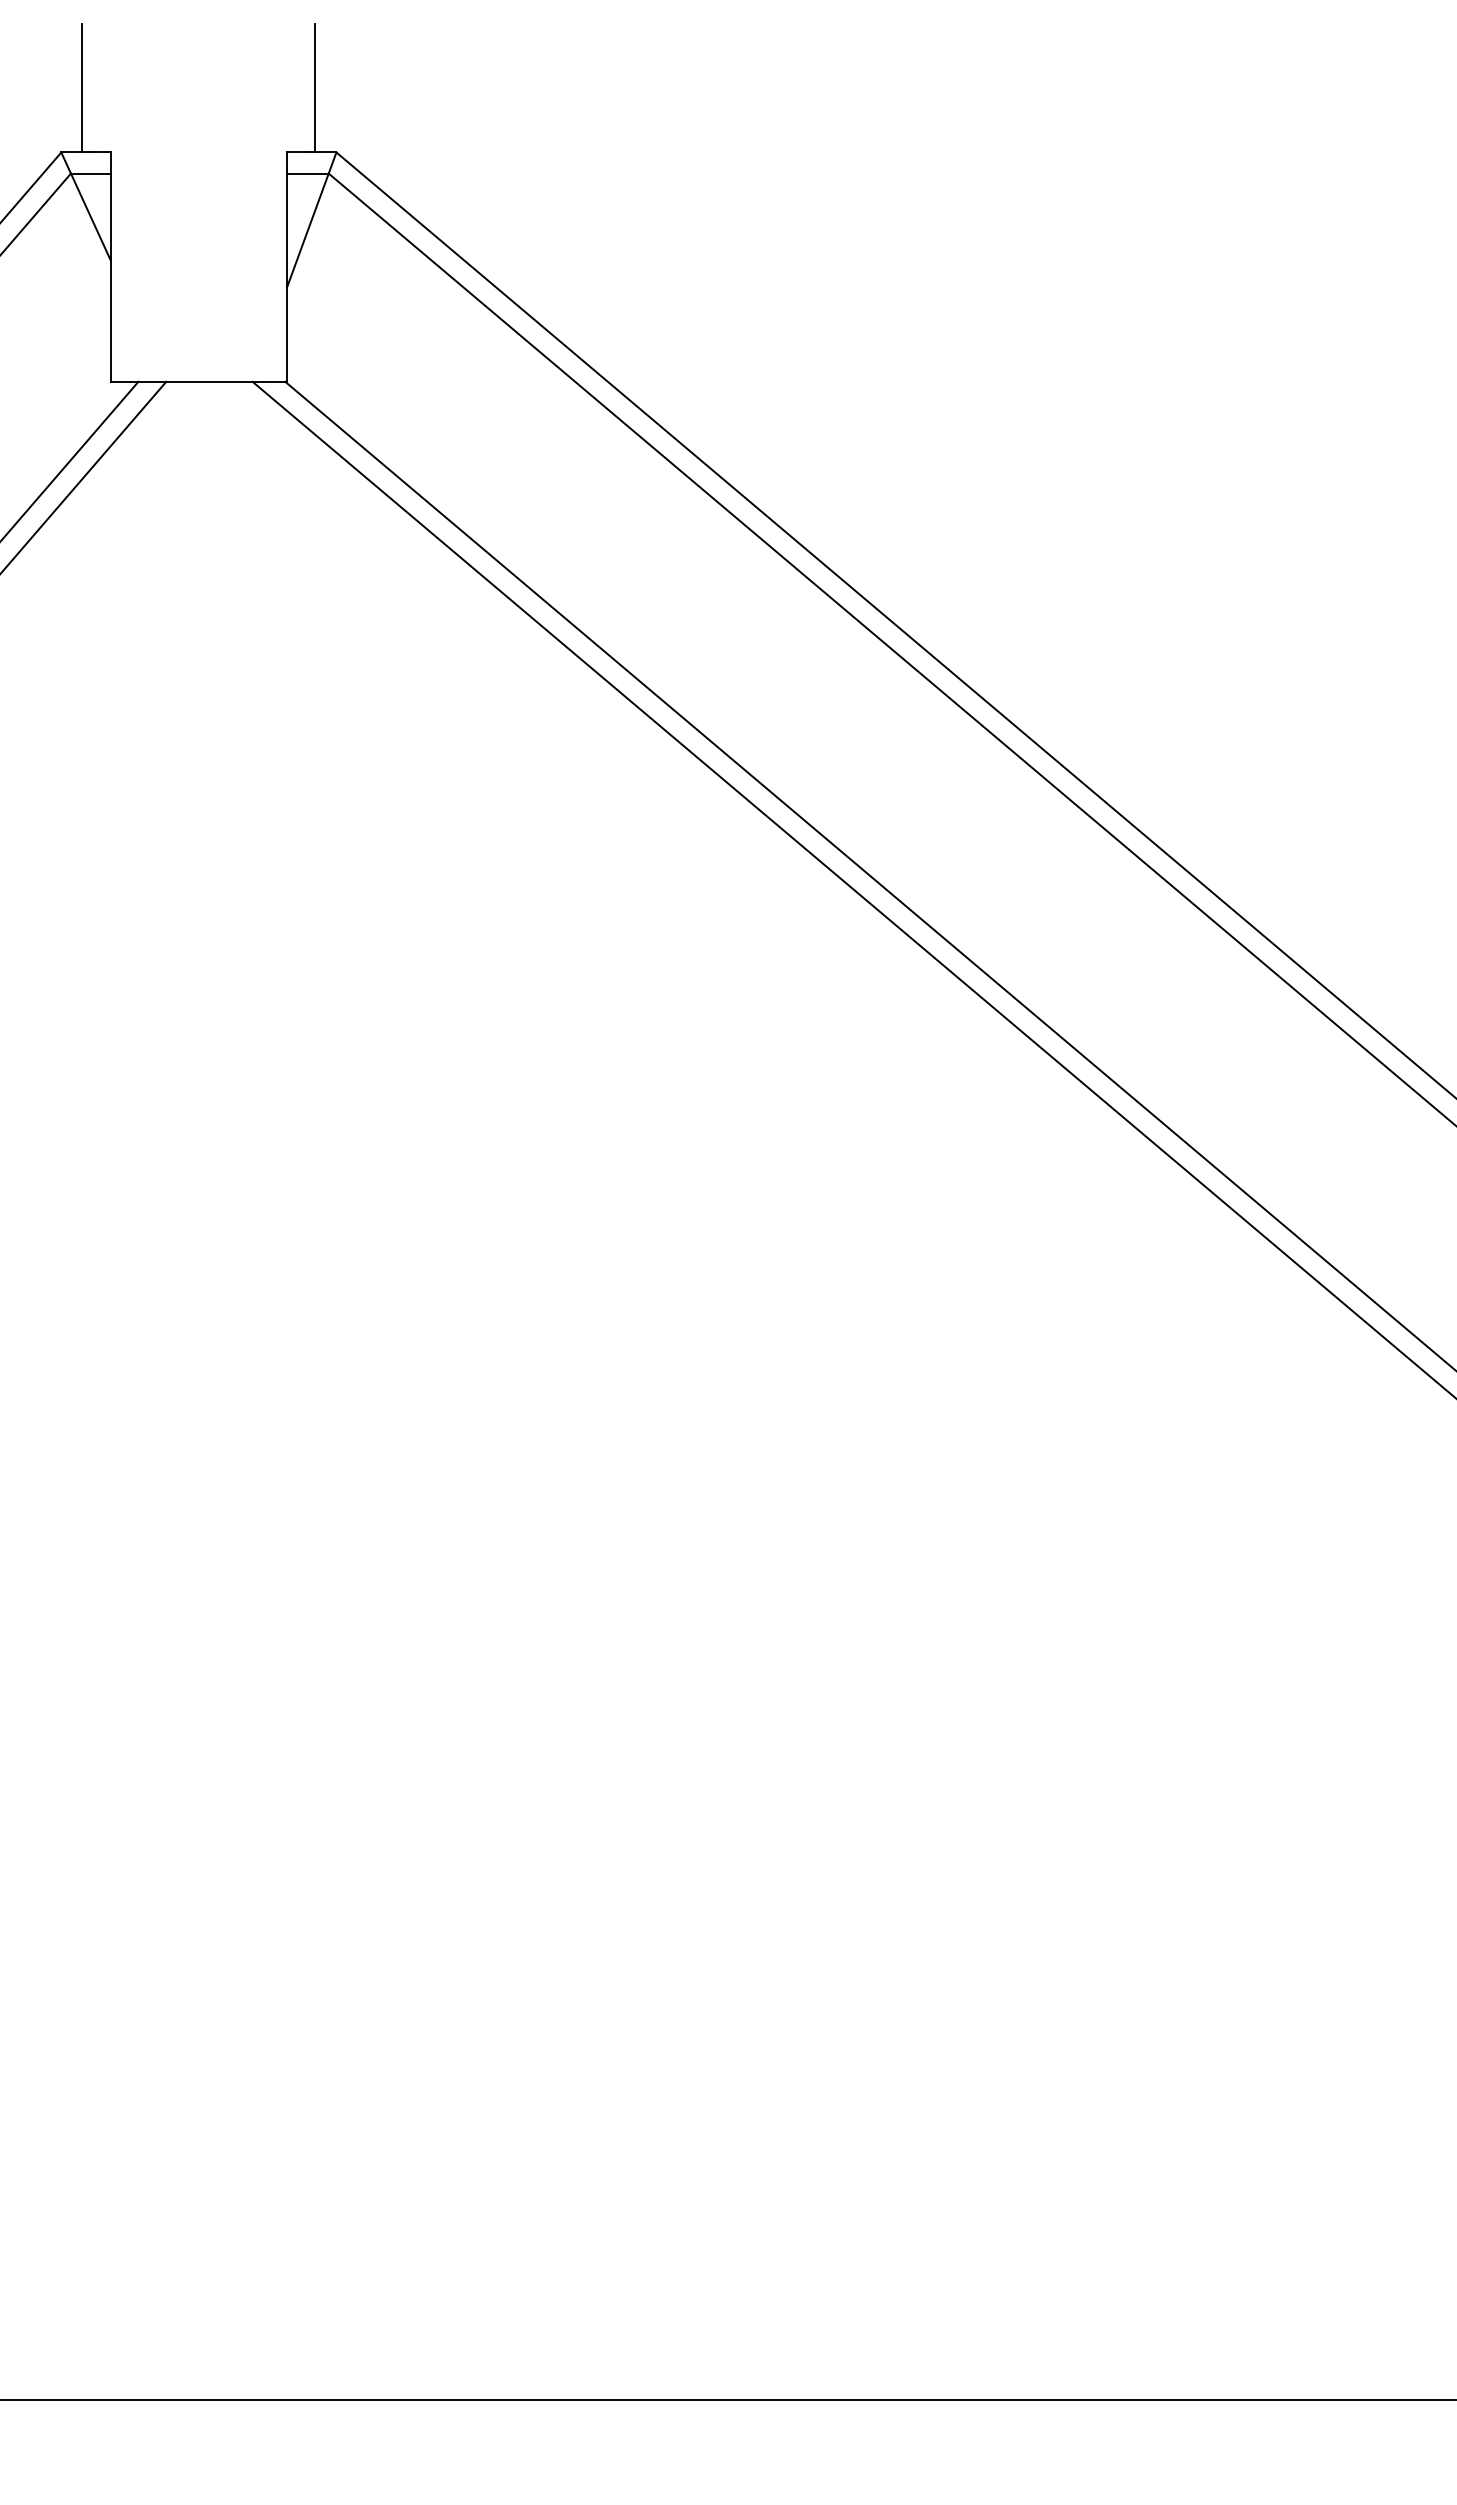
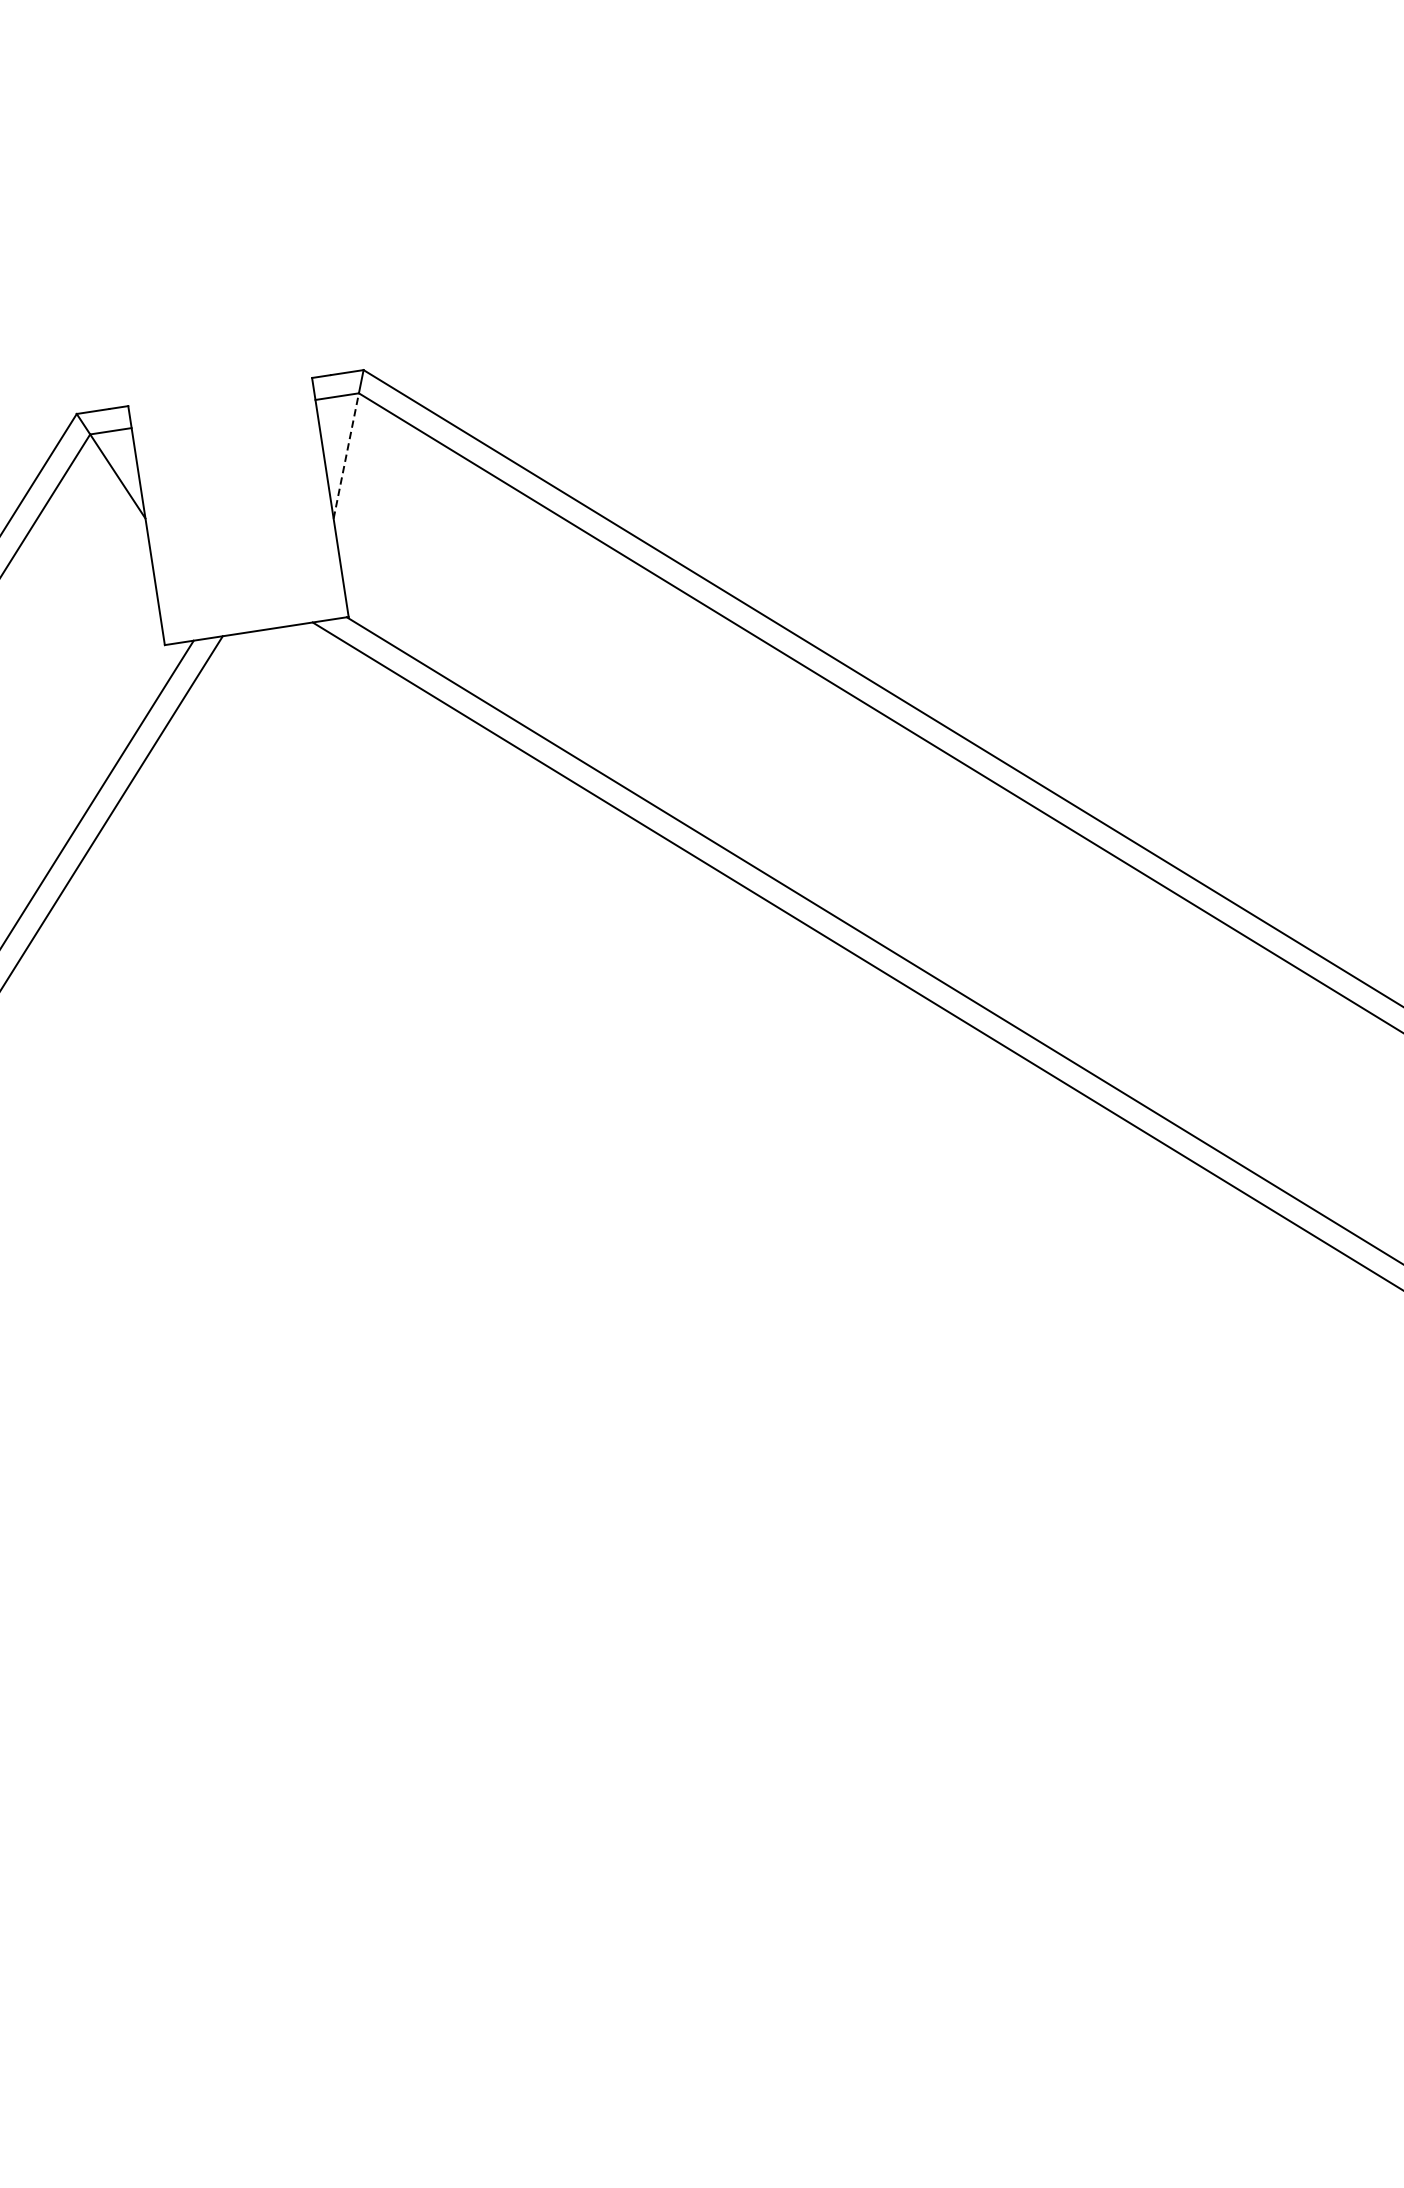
line: (82, 88) -> (88, 343), removed
line: (315, 88) -> (331, 306), removed
line: (307, 230) -> (345, 456), solid -> dashed

